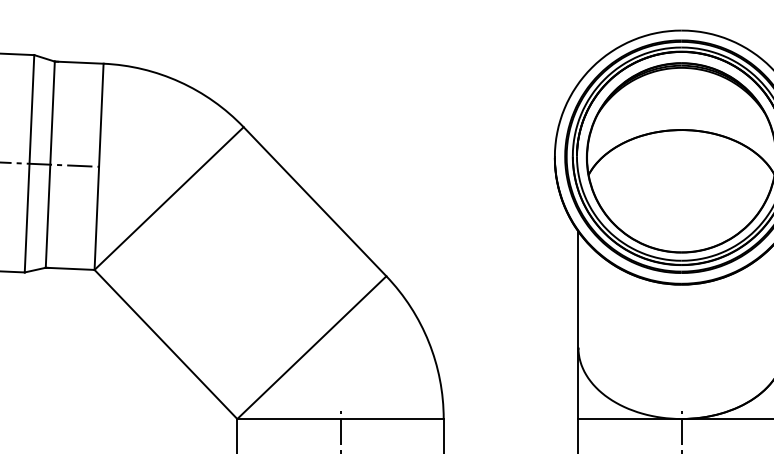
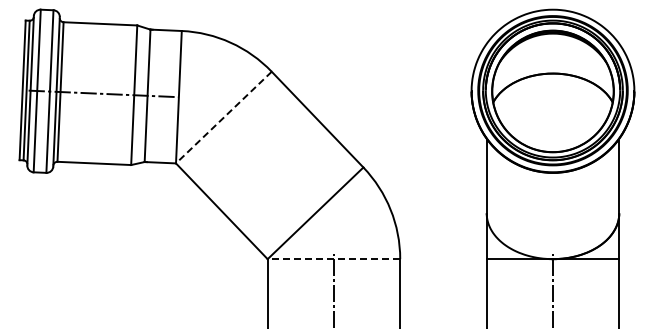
line: (168, 198) -> (223, 117), solid -> dashed
line: (339, 419) -> (333, 259), solid -> dashed

